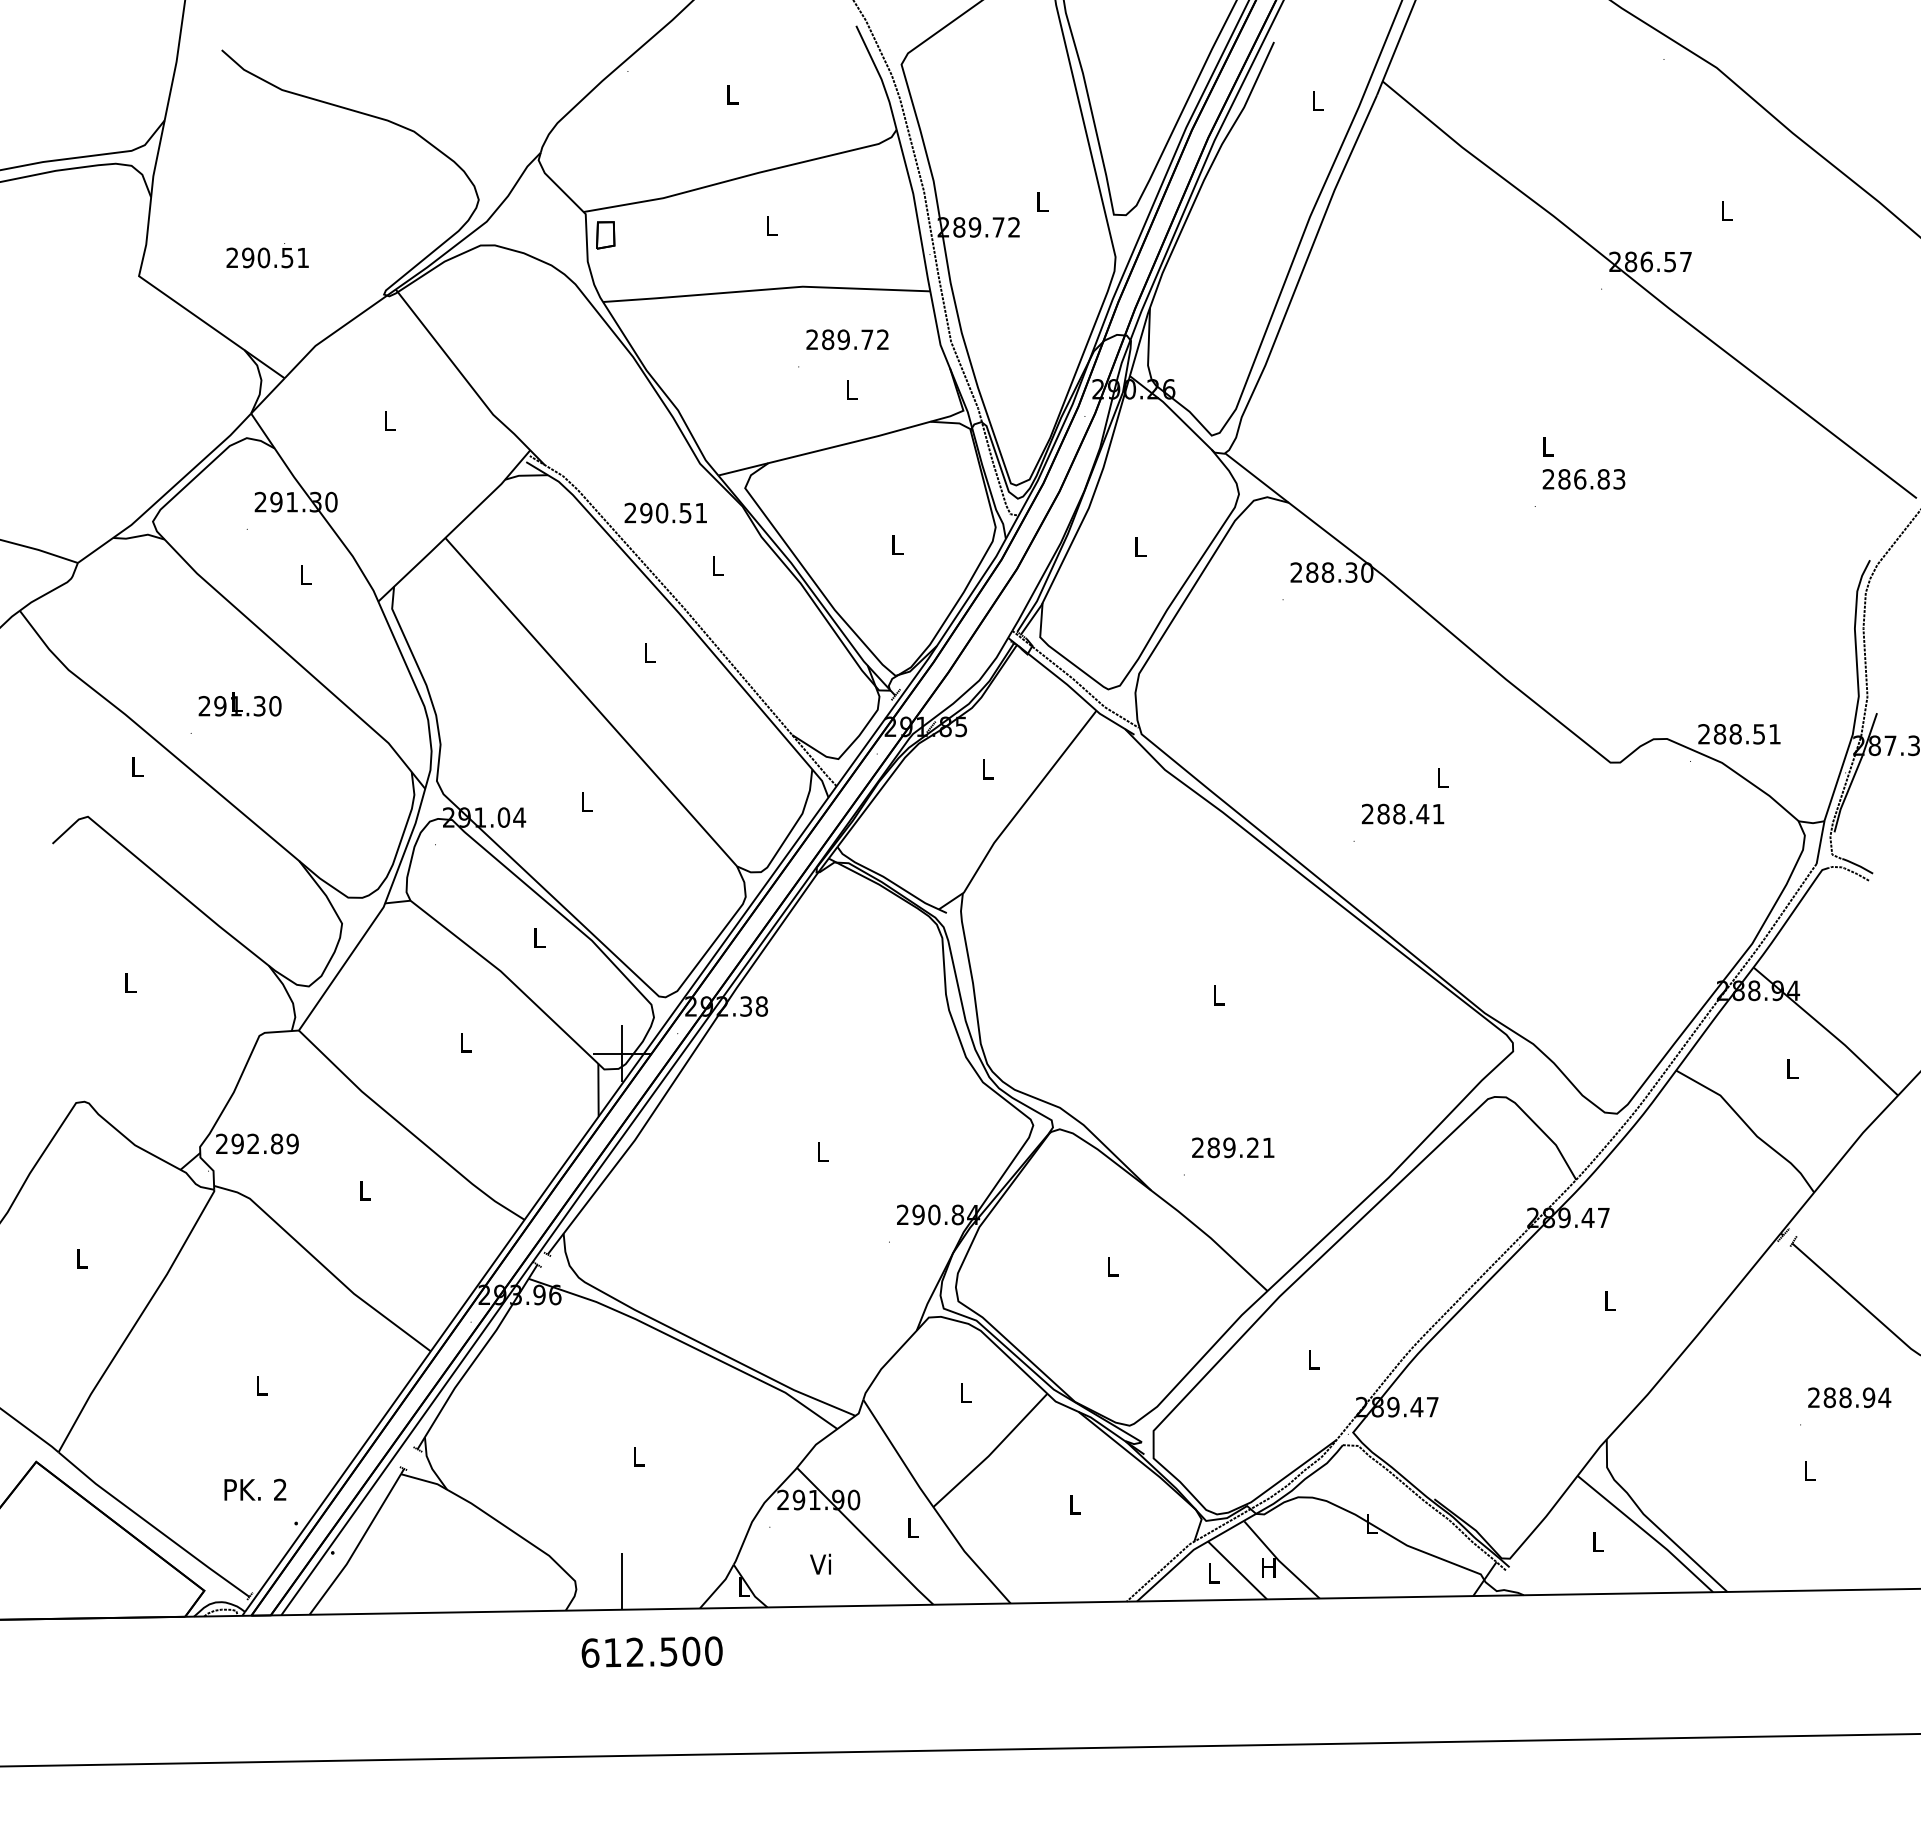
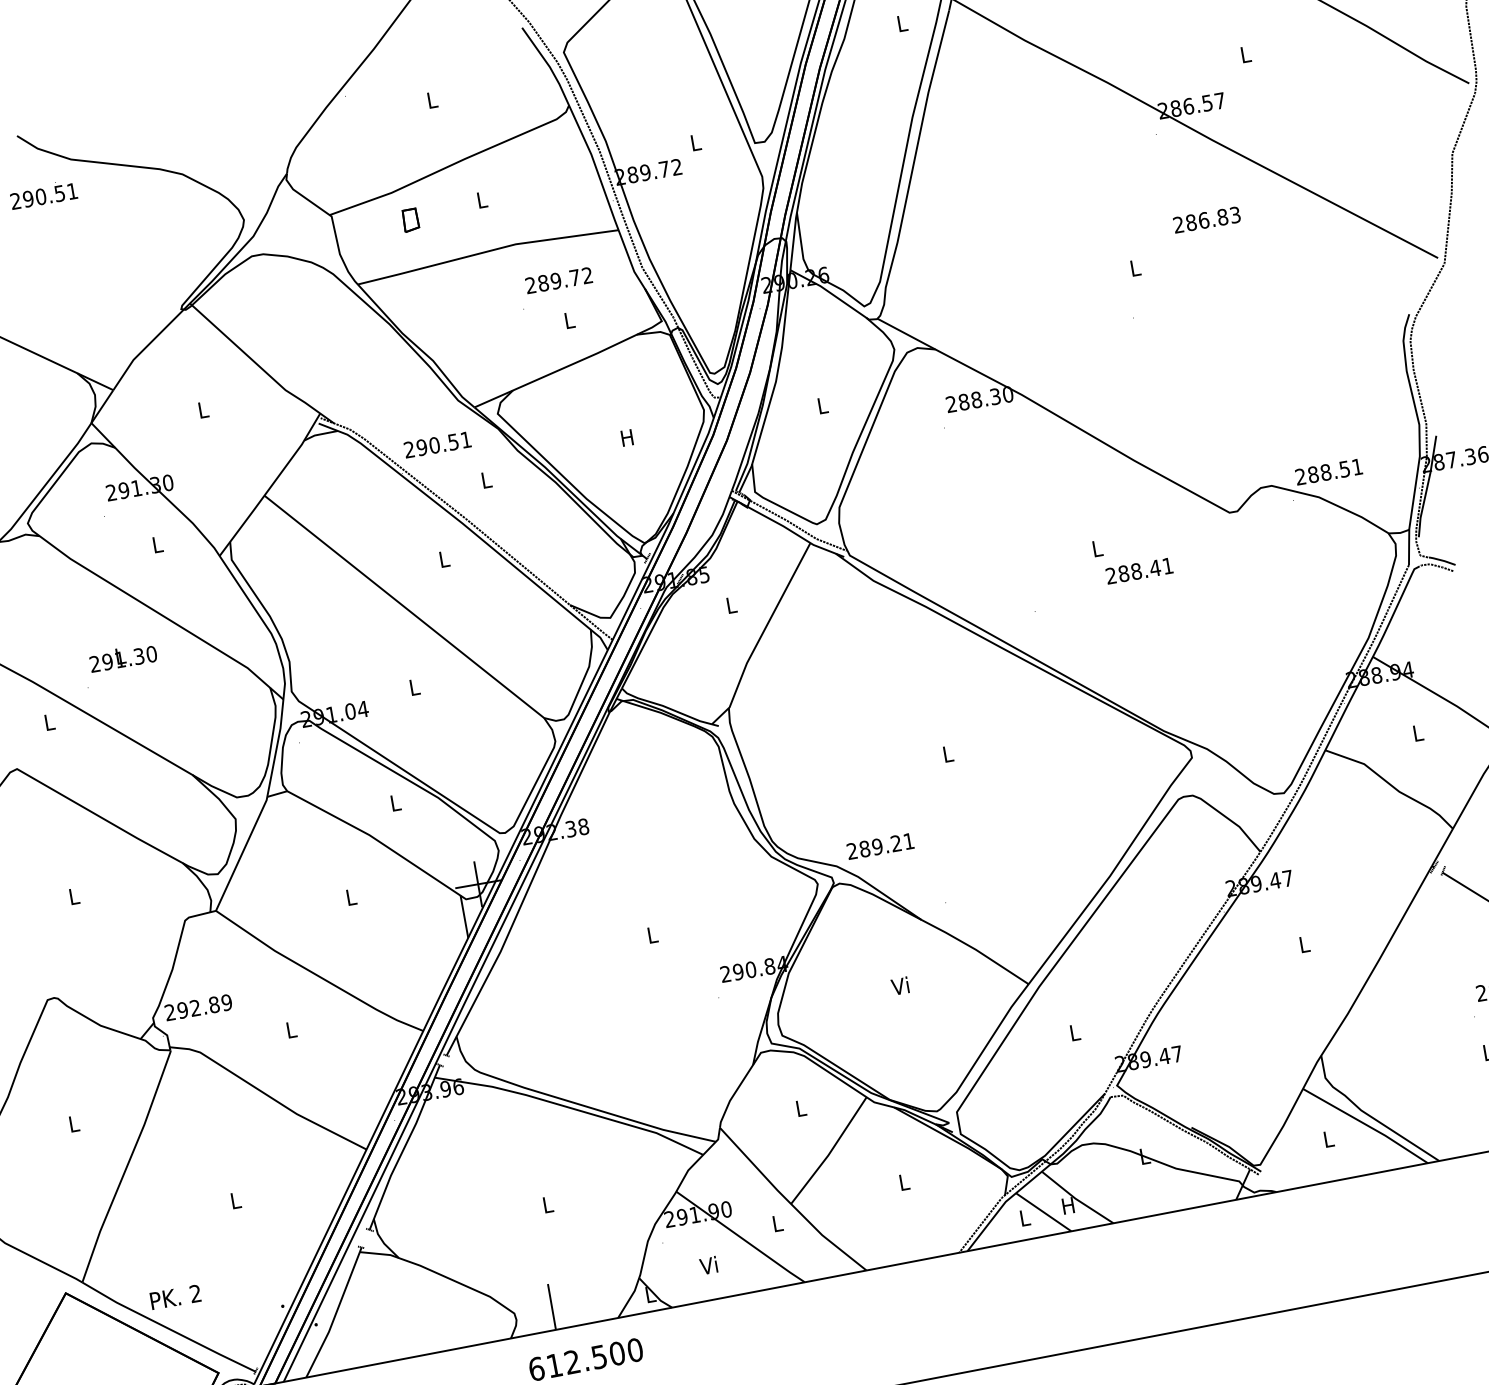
part: (605, 235) -> (410, 220), moved
text: (267, 255) -> (43, 194), moved
text: (1583, 479) -> (1206, 220), moved
text: (896, 544) -> (626, 437), L -> H
text: (1403, 813) -> (1139, 570), moved
text: (1233, 1147) -> (880, 846), moved
text: (1111, 1265) -> (900, 985), L -> Vi
text: (255, 1489) -> (175, 1296), moved

